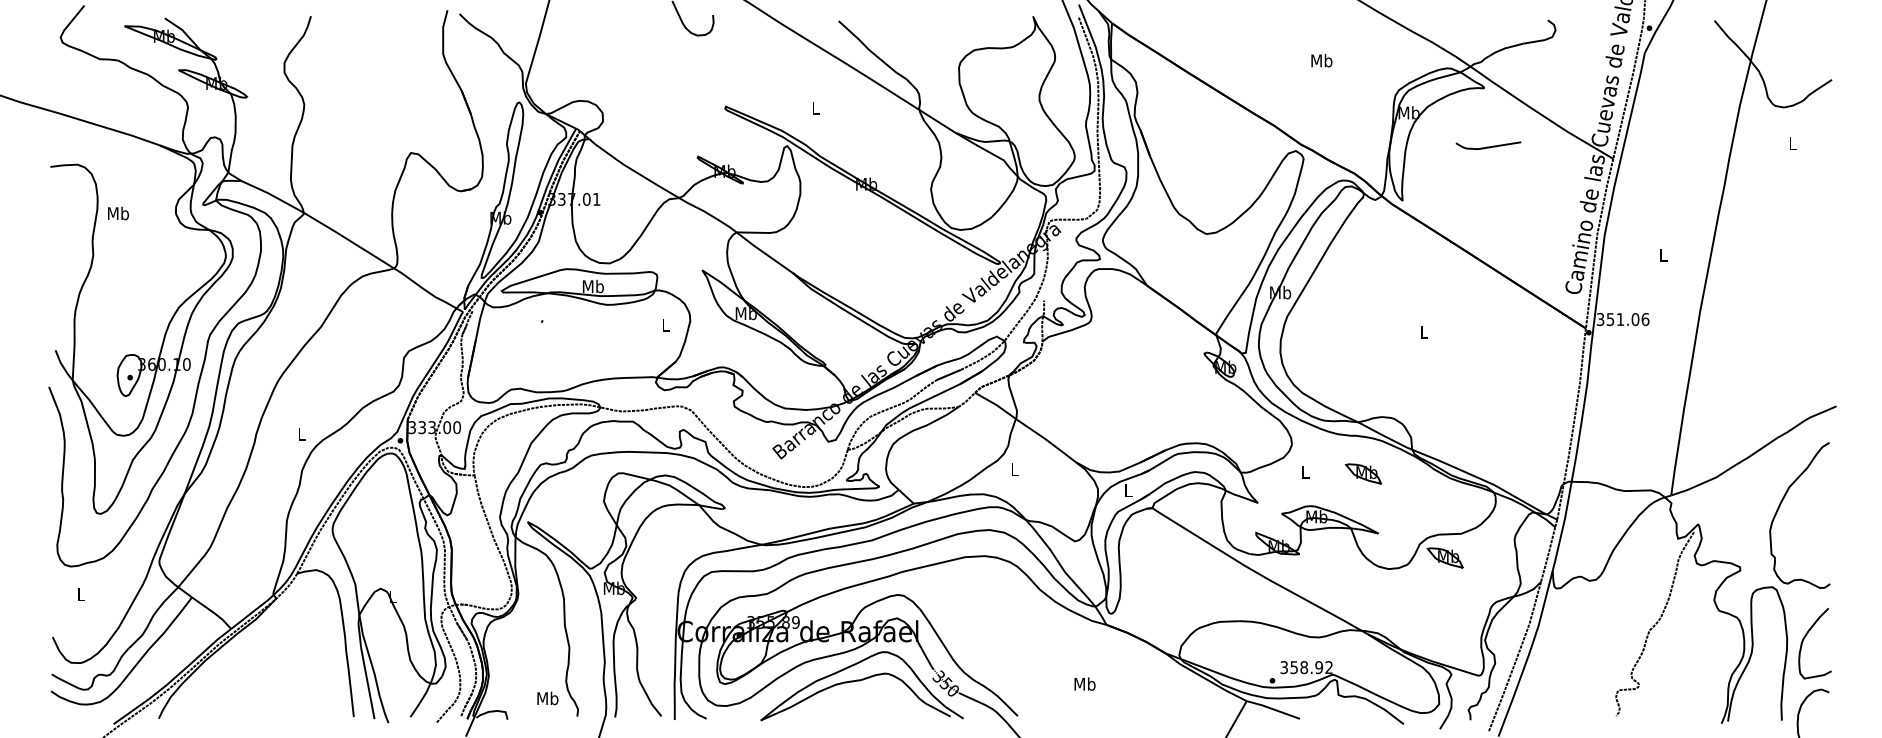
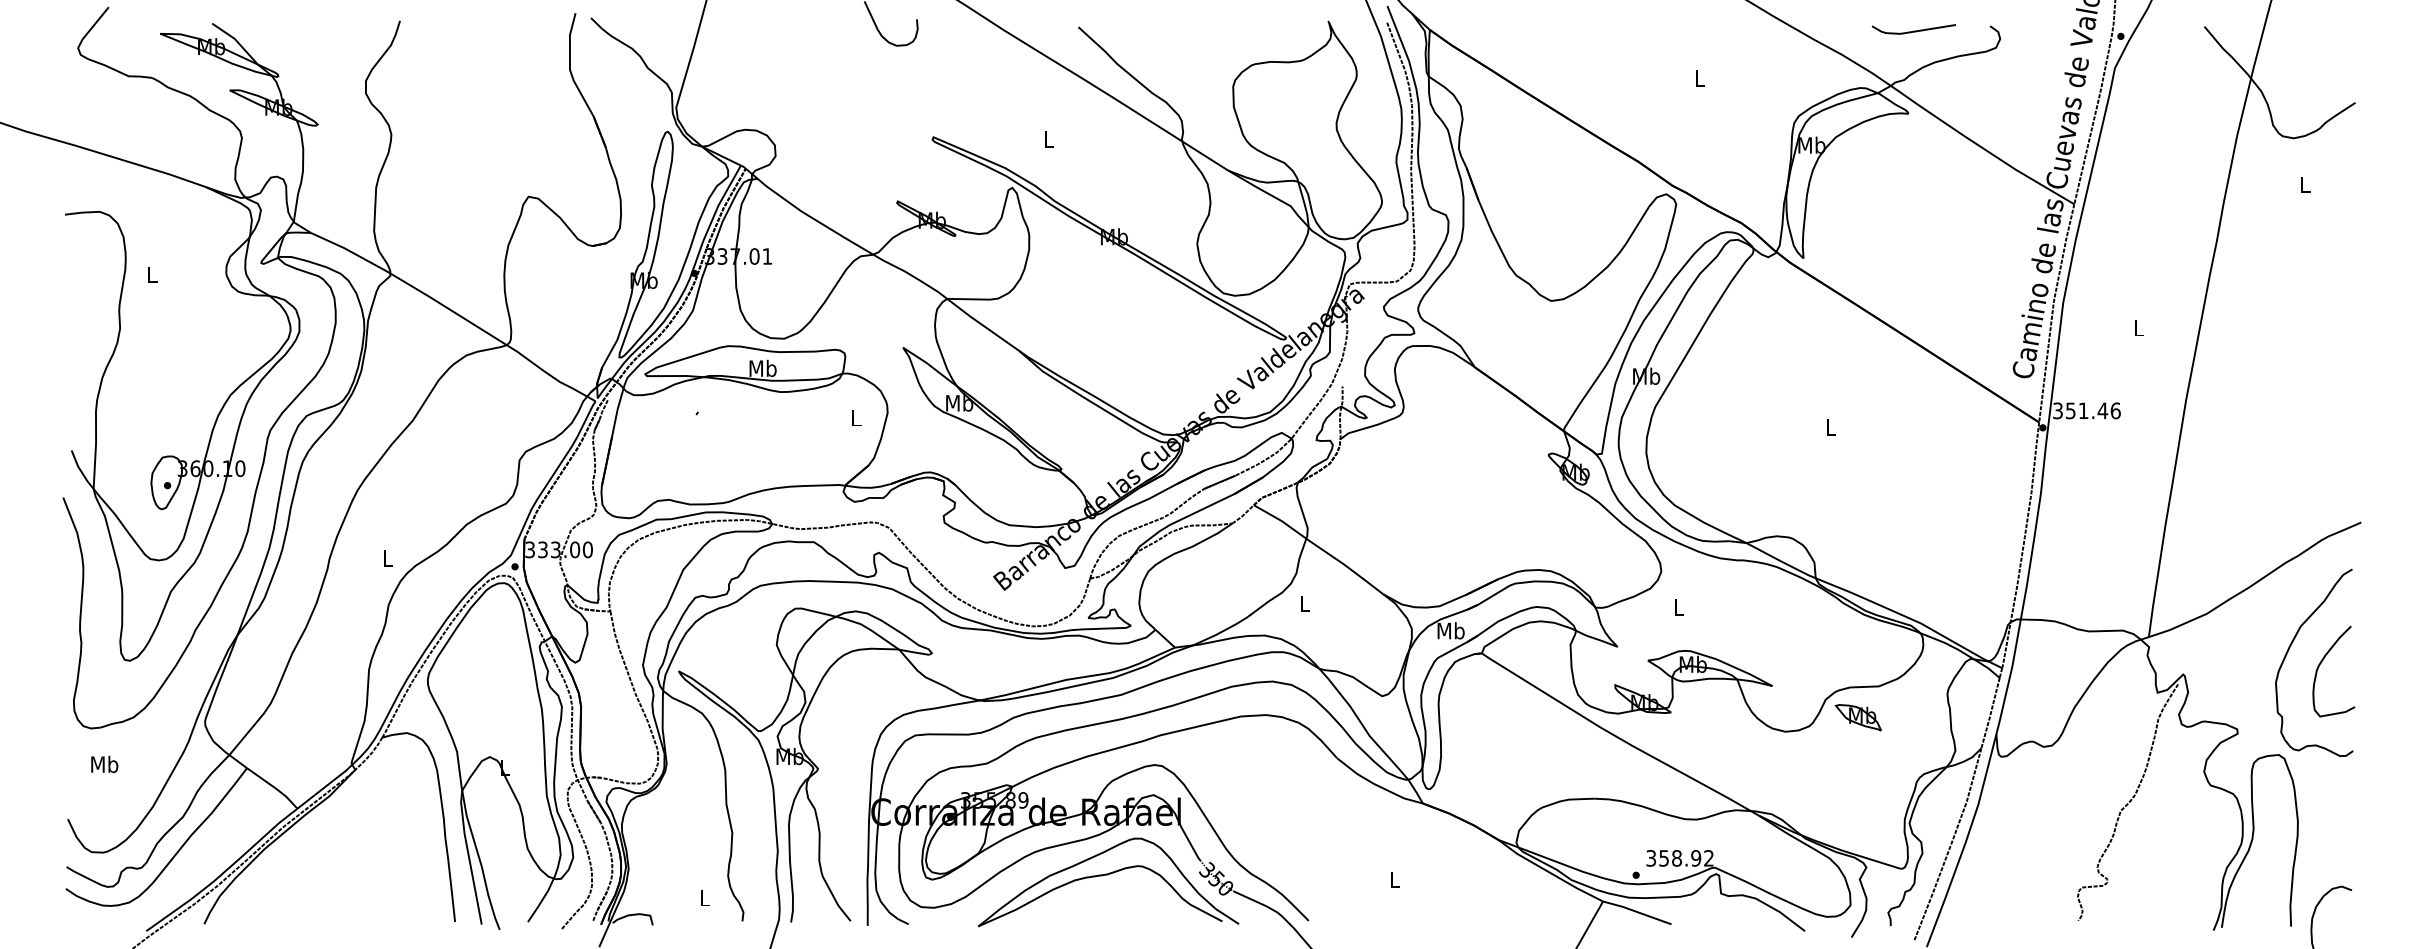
text: (1321, 60) -> (1699, 77), Mb -> L
line: (1488, 146) -> (1913, 30), moved
text: (118, 213) -> (152, 274), Mb -> L
text: (1635, 319) -> (2102, 410), 351.06 -> 351.46
part: (1362, 474) -> (1752, 609), removed
text: (1128, 490) -> (1450, 630), L -> Mb
text: (81, 593) -> (104, 763), L -> Mb
curve: (1804, 638) -> (2320, 665), moved
text: (1084, 684) -> (1394, 879), Mb -> L
text: (547, 698) -> (704, 897), Mb -> L

